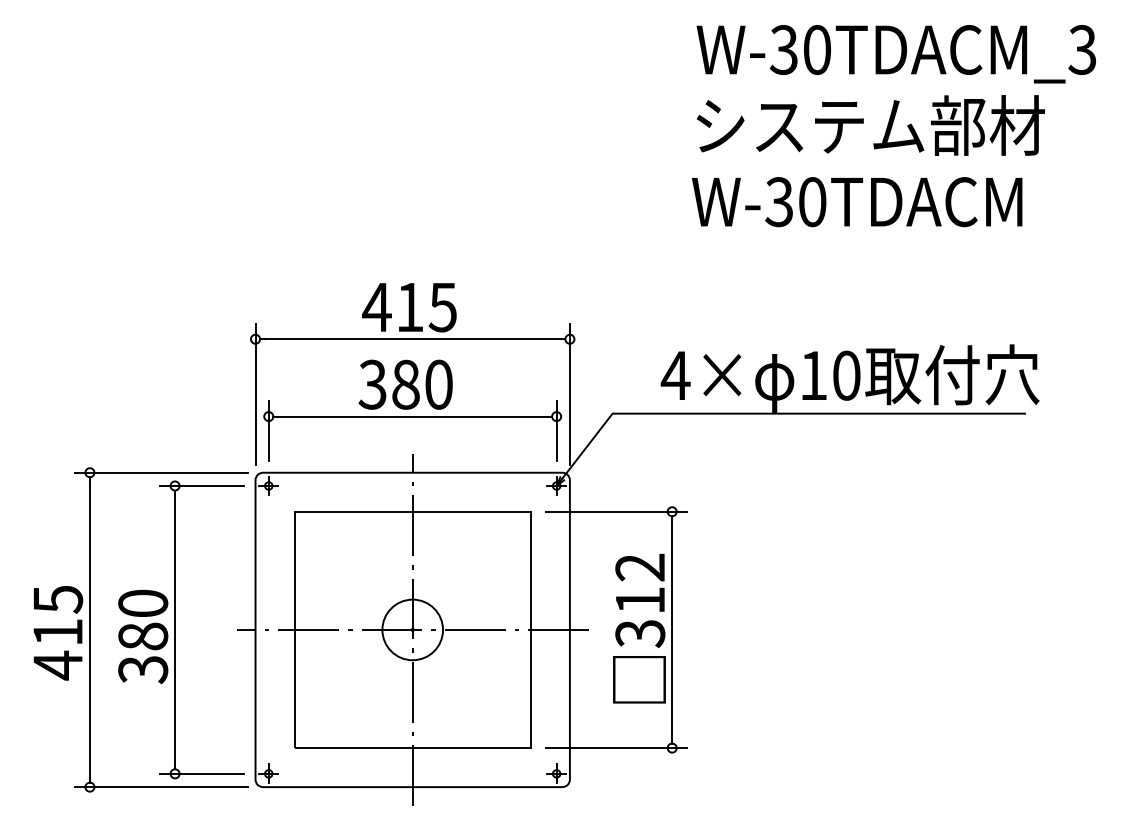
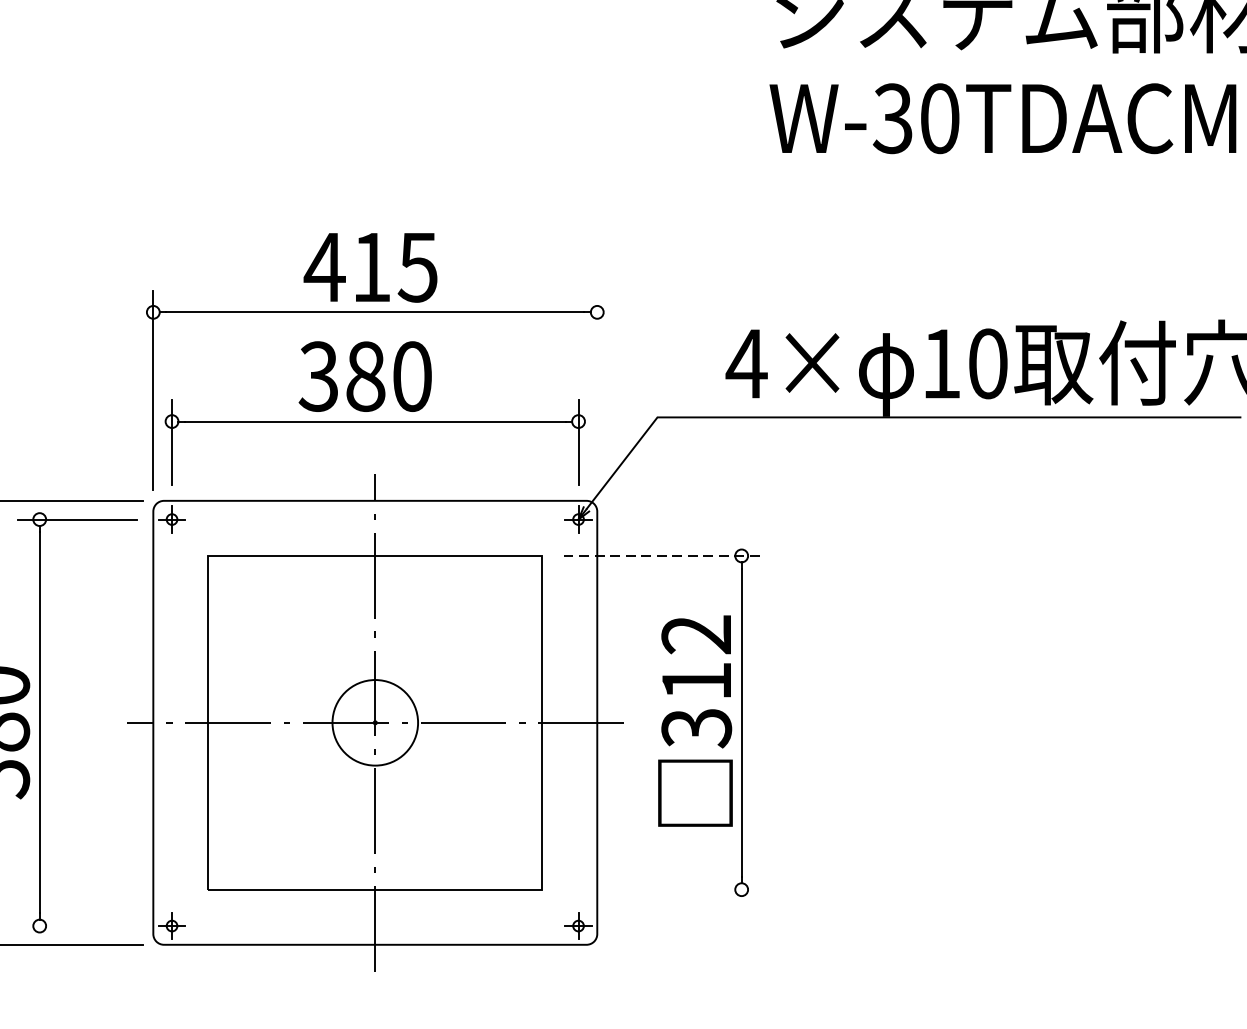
line: (569, 394) -> (596, 390), removed
line: (616, 511) -> (663, 555), solid -> dashed
line: (616, 748) -> (663, 890), removed
line: (201, 773) -> (77, 925), removed

